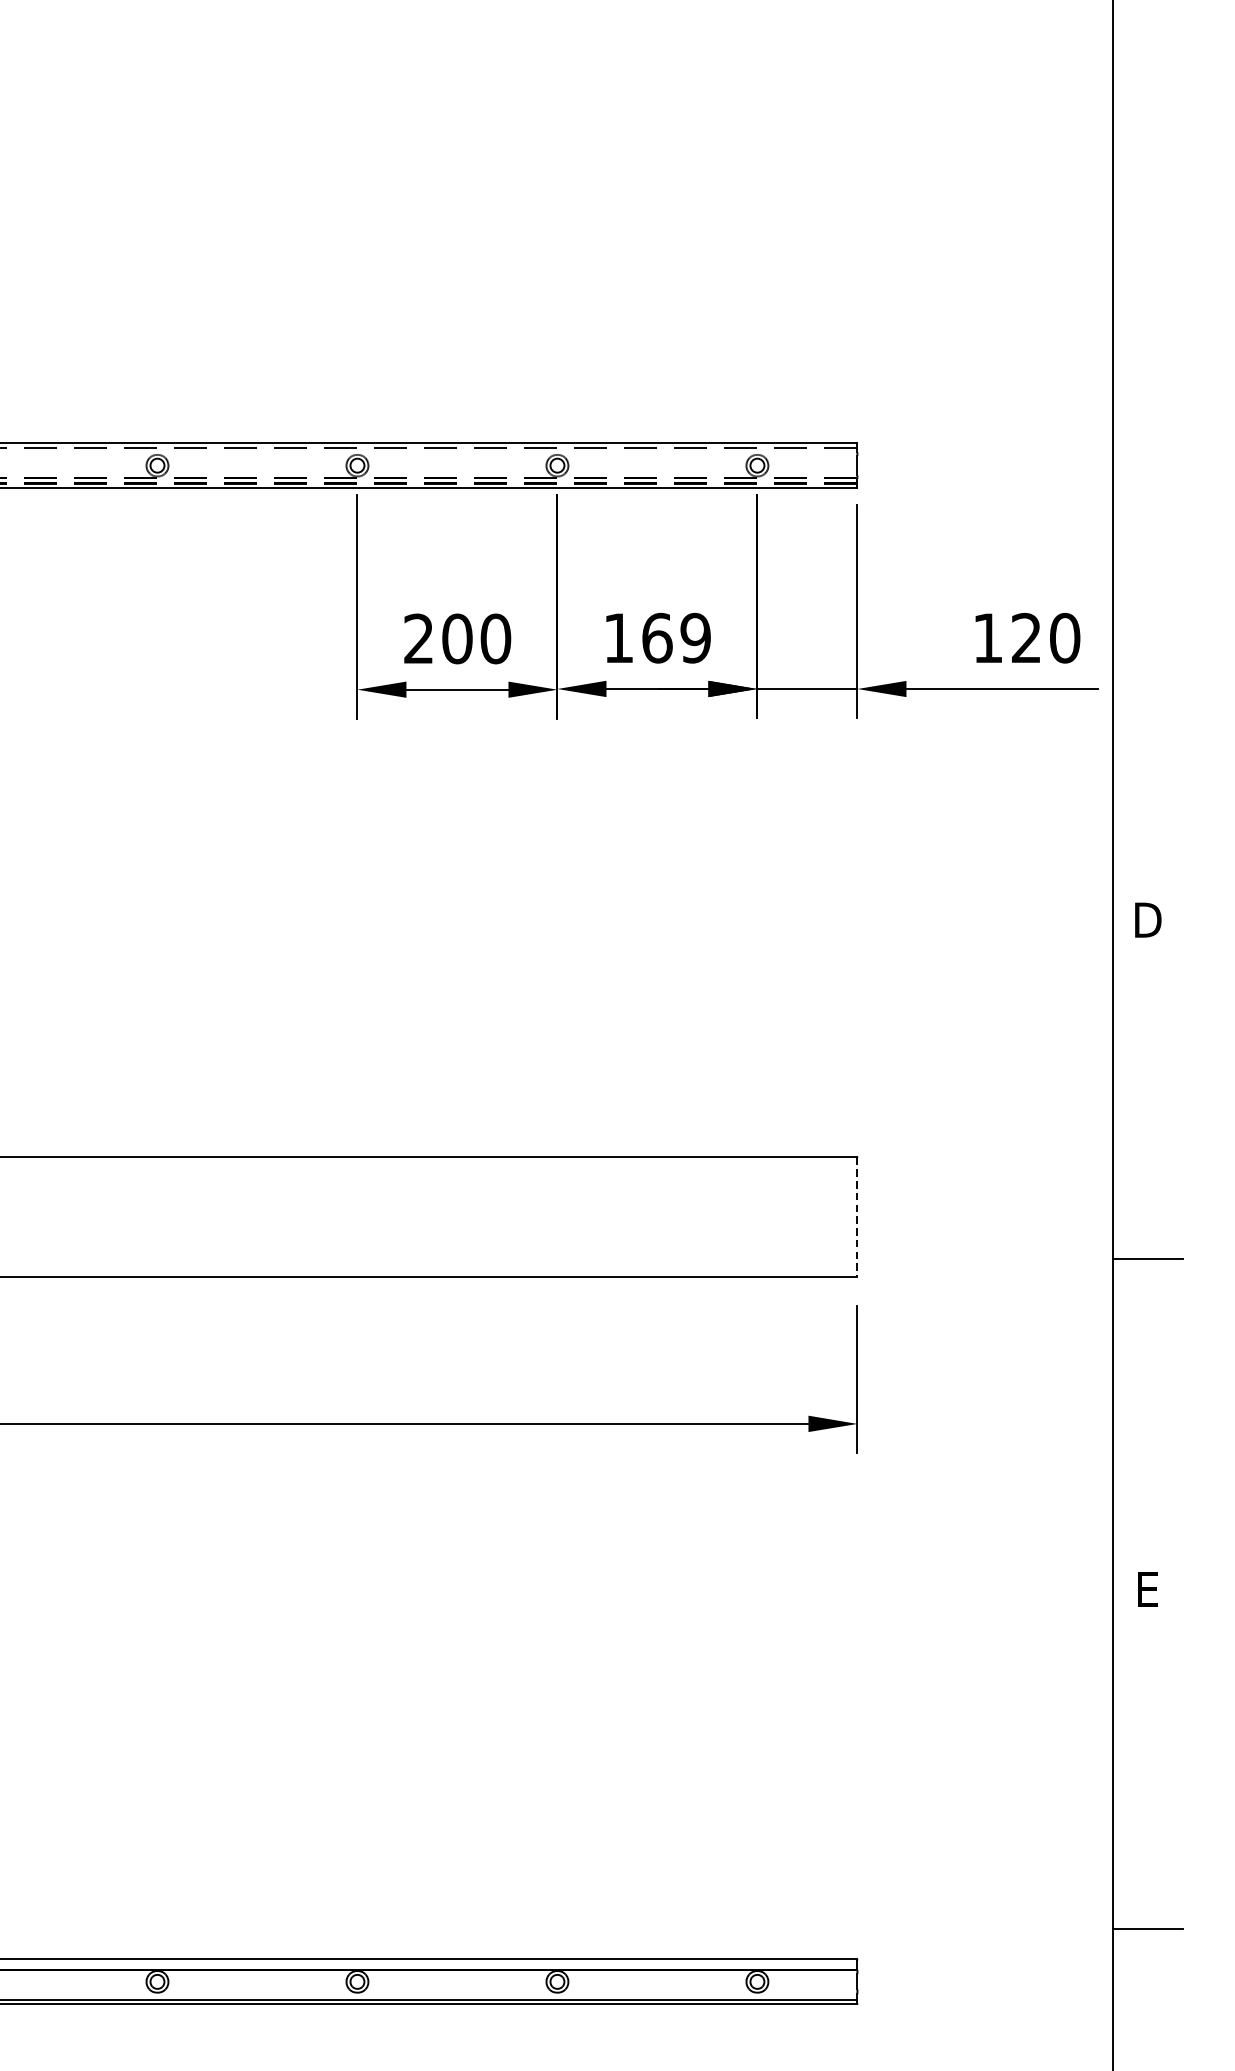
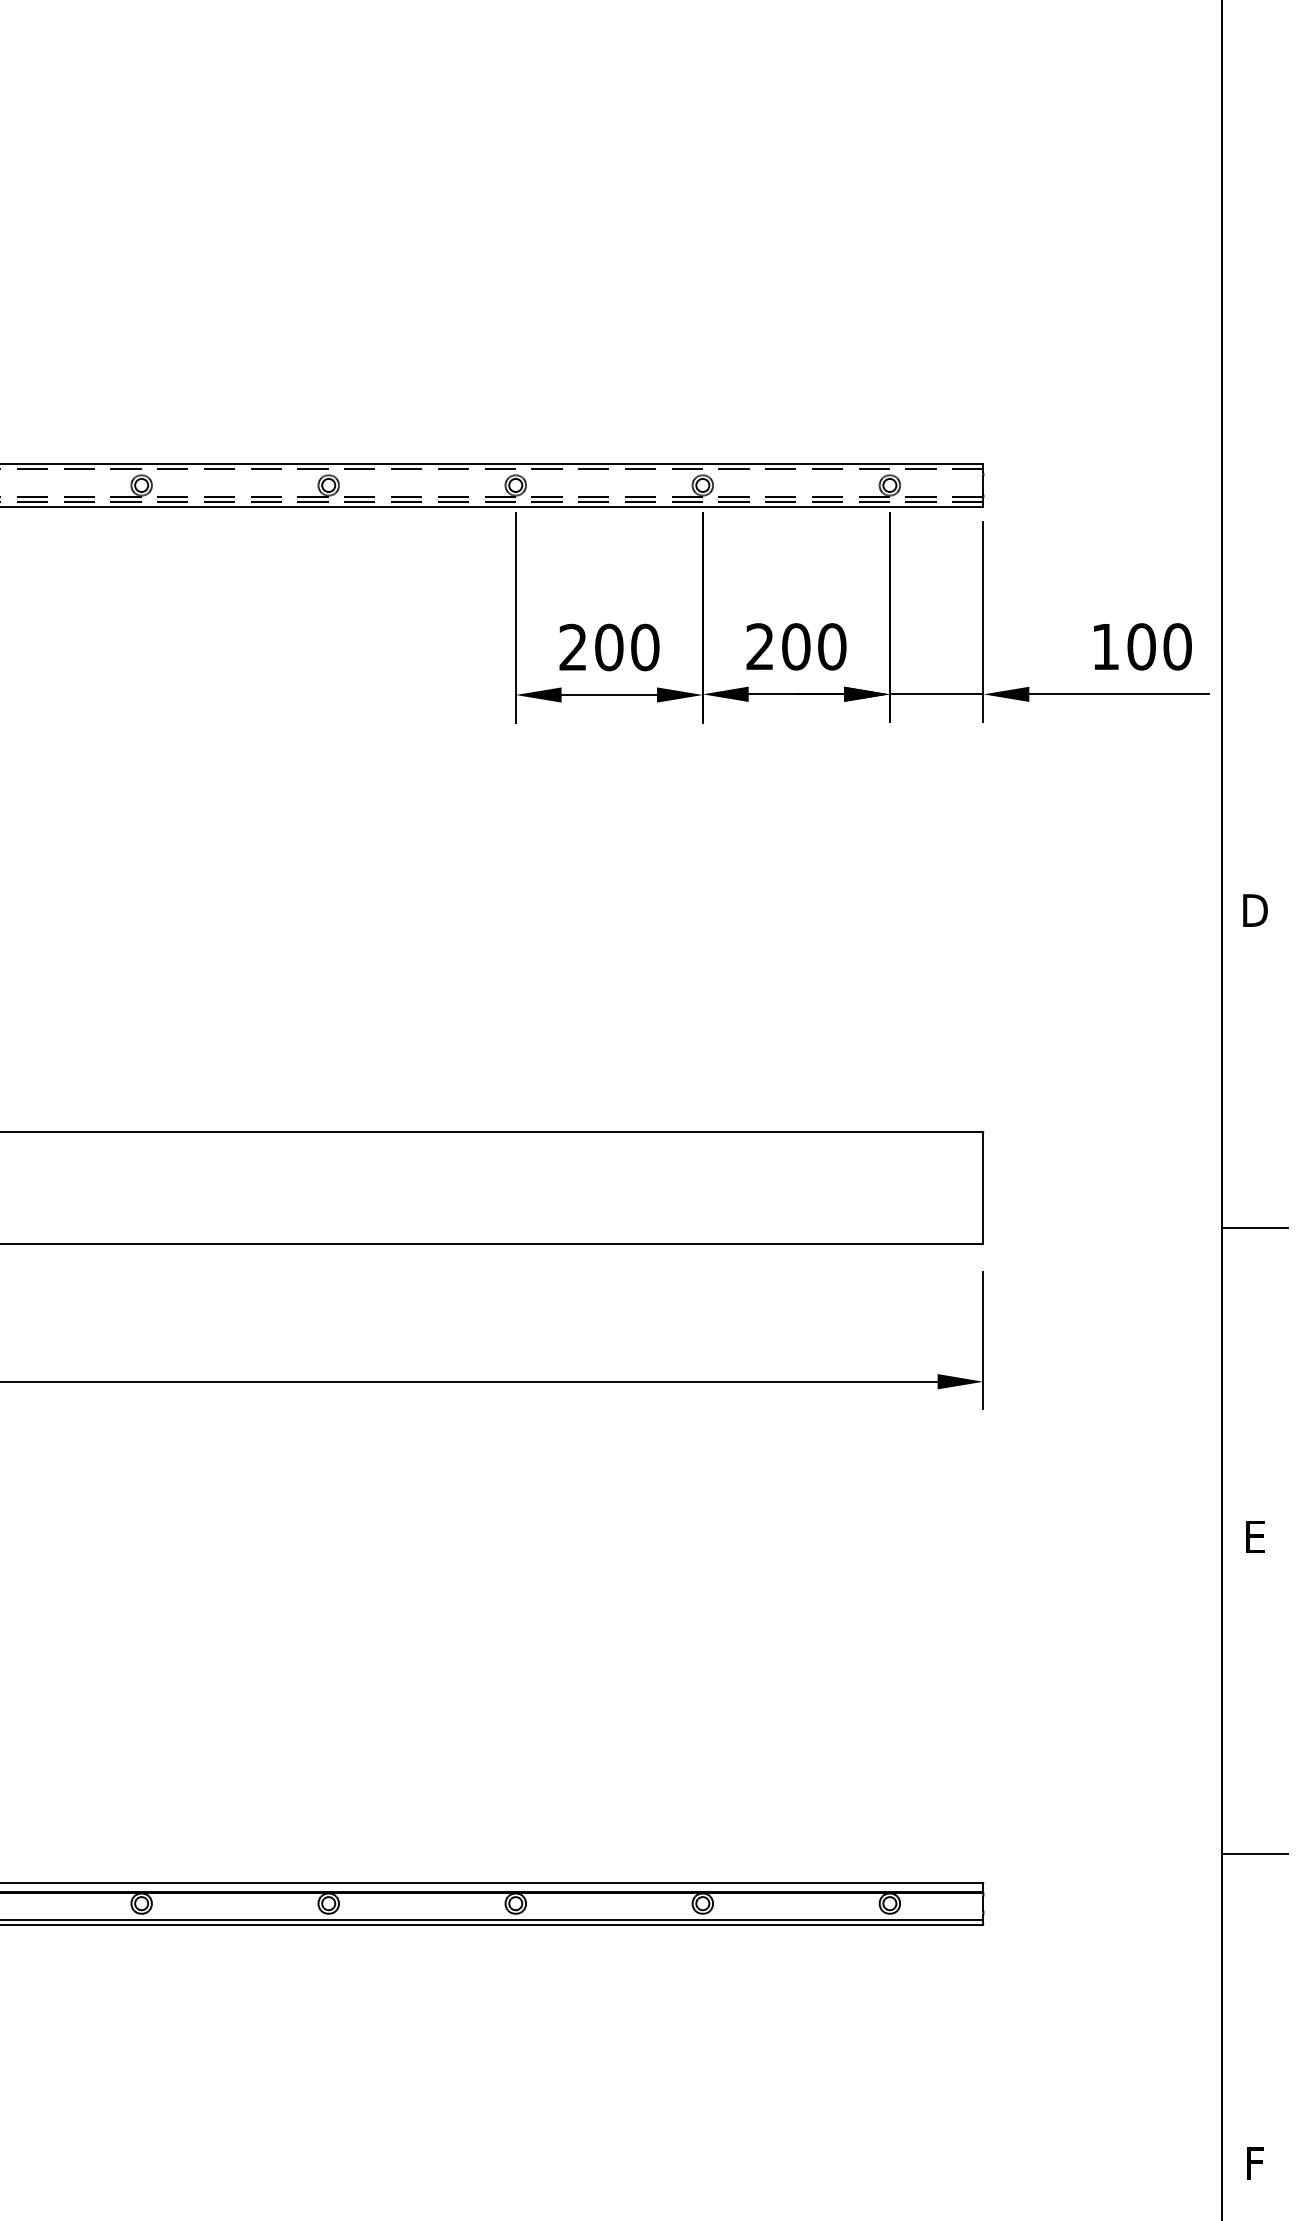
text: (657, 637) -> (796, 646), 169 -> 200
text: (1026, 637) -> (1141, 646), 120 -> 100
line: (857, 1217) -> (983, 1188), dashed -> solid

